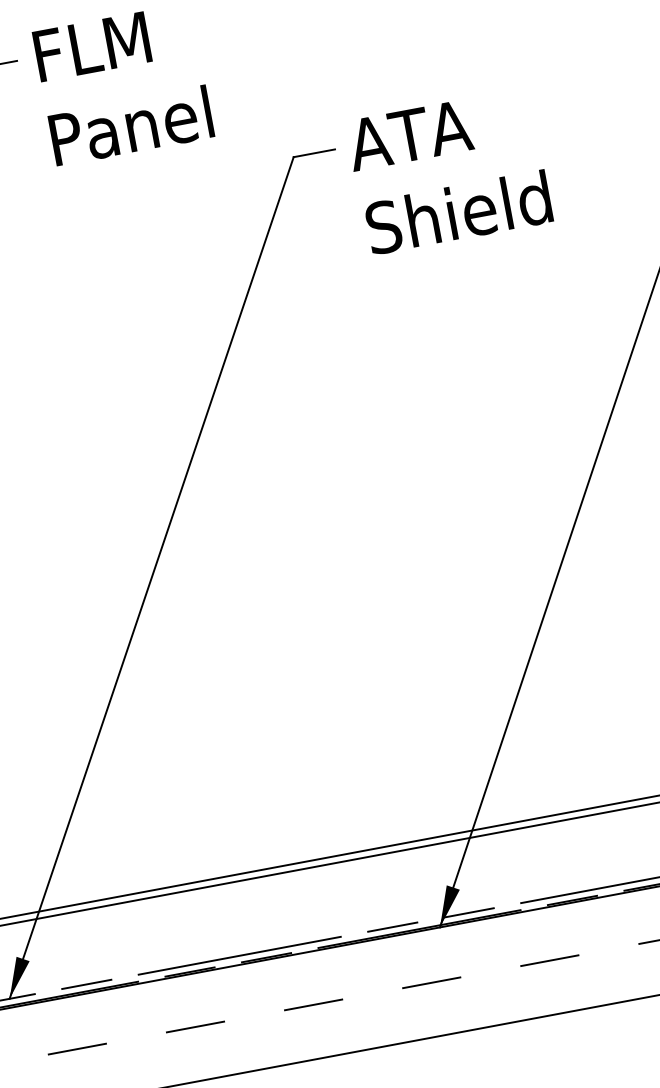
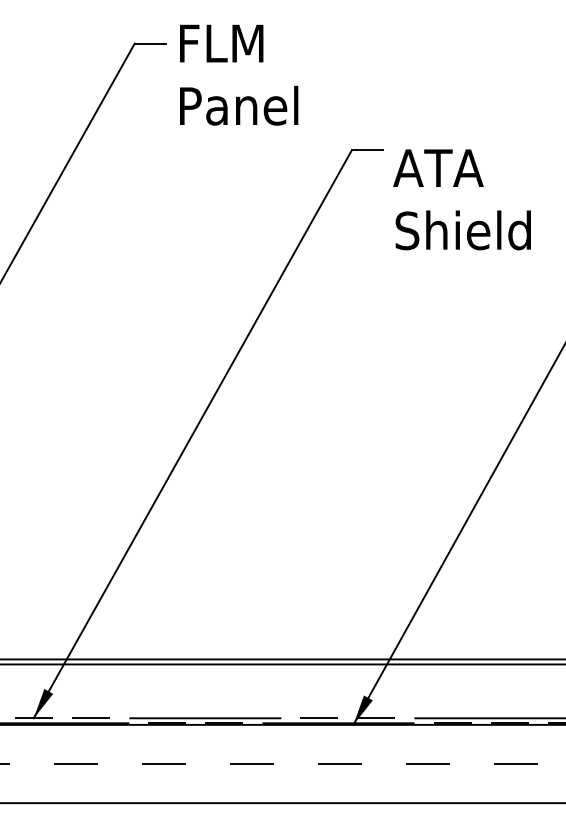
text: (448, 171) -> (461, 199), moved

